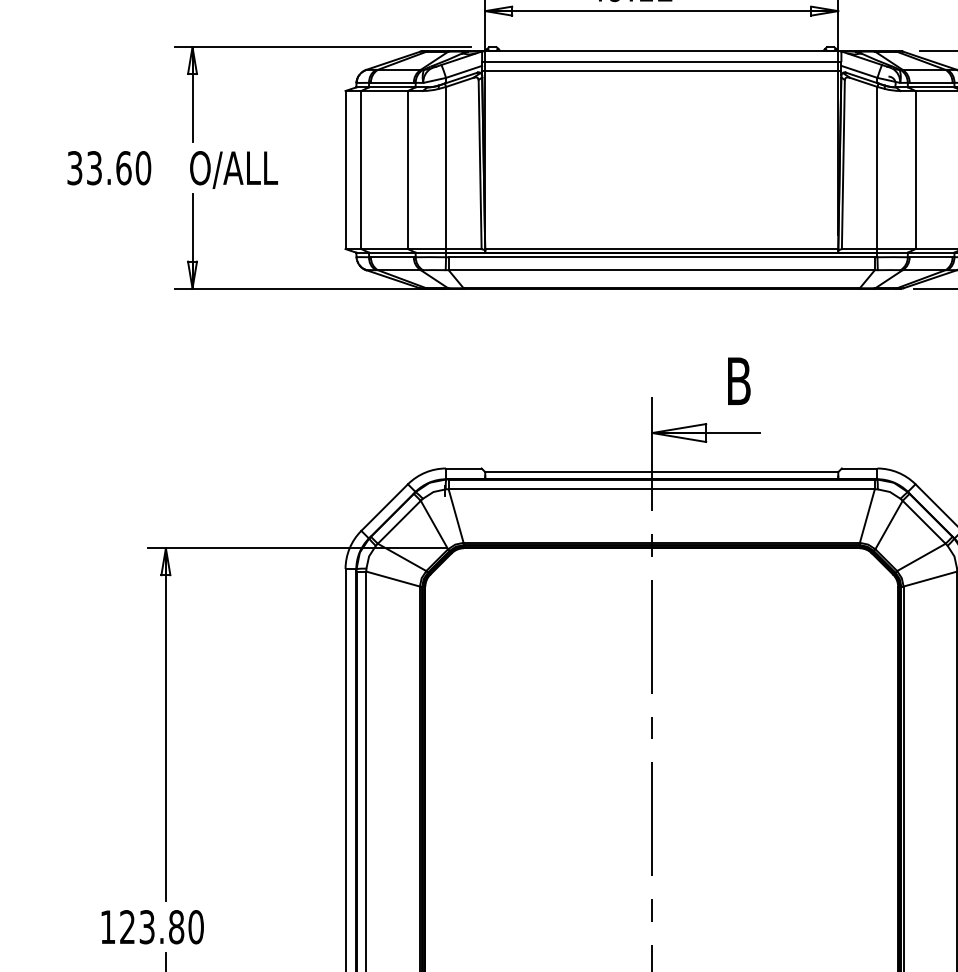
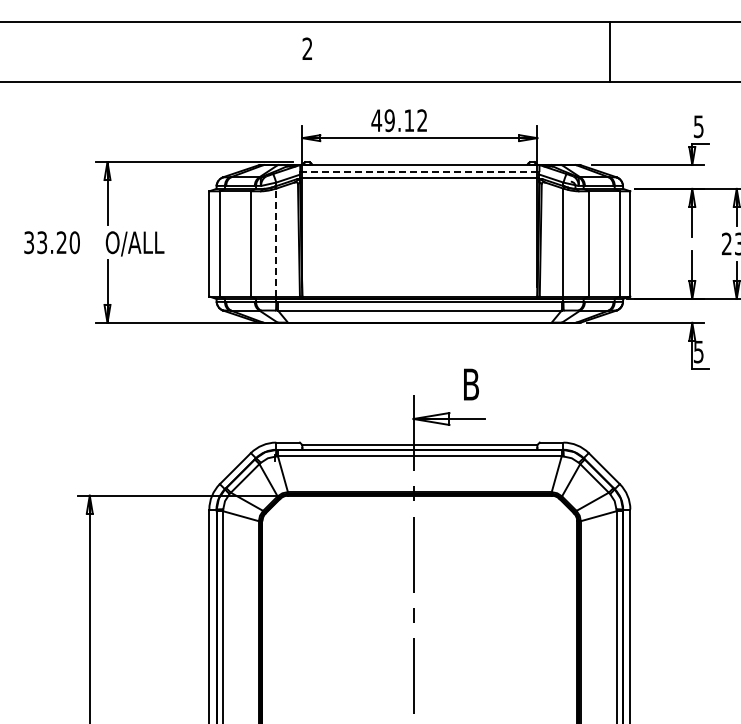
line: (661, 62) -> (419, 172), solid -> dashed
text: (123, 167) -> (61, 242), 33.60 -> 33.20
line: (446, 167) -> (276, 242), solid -> dashed

